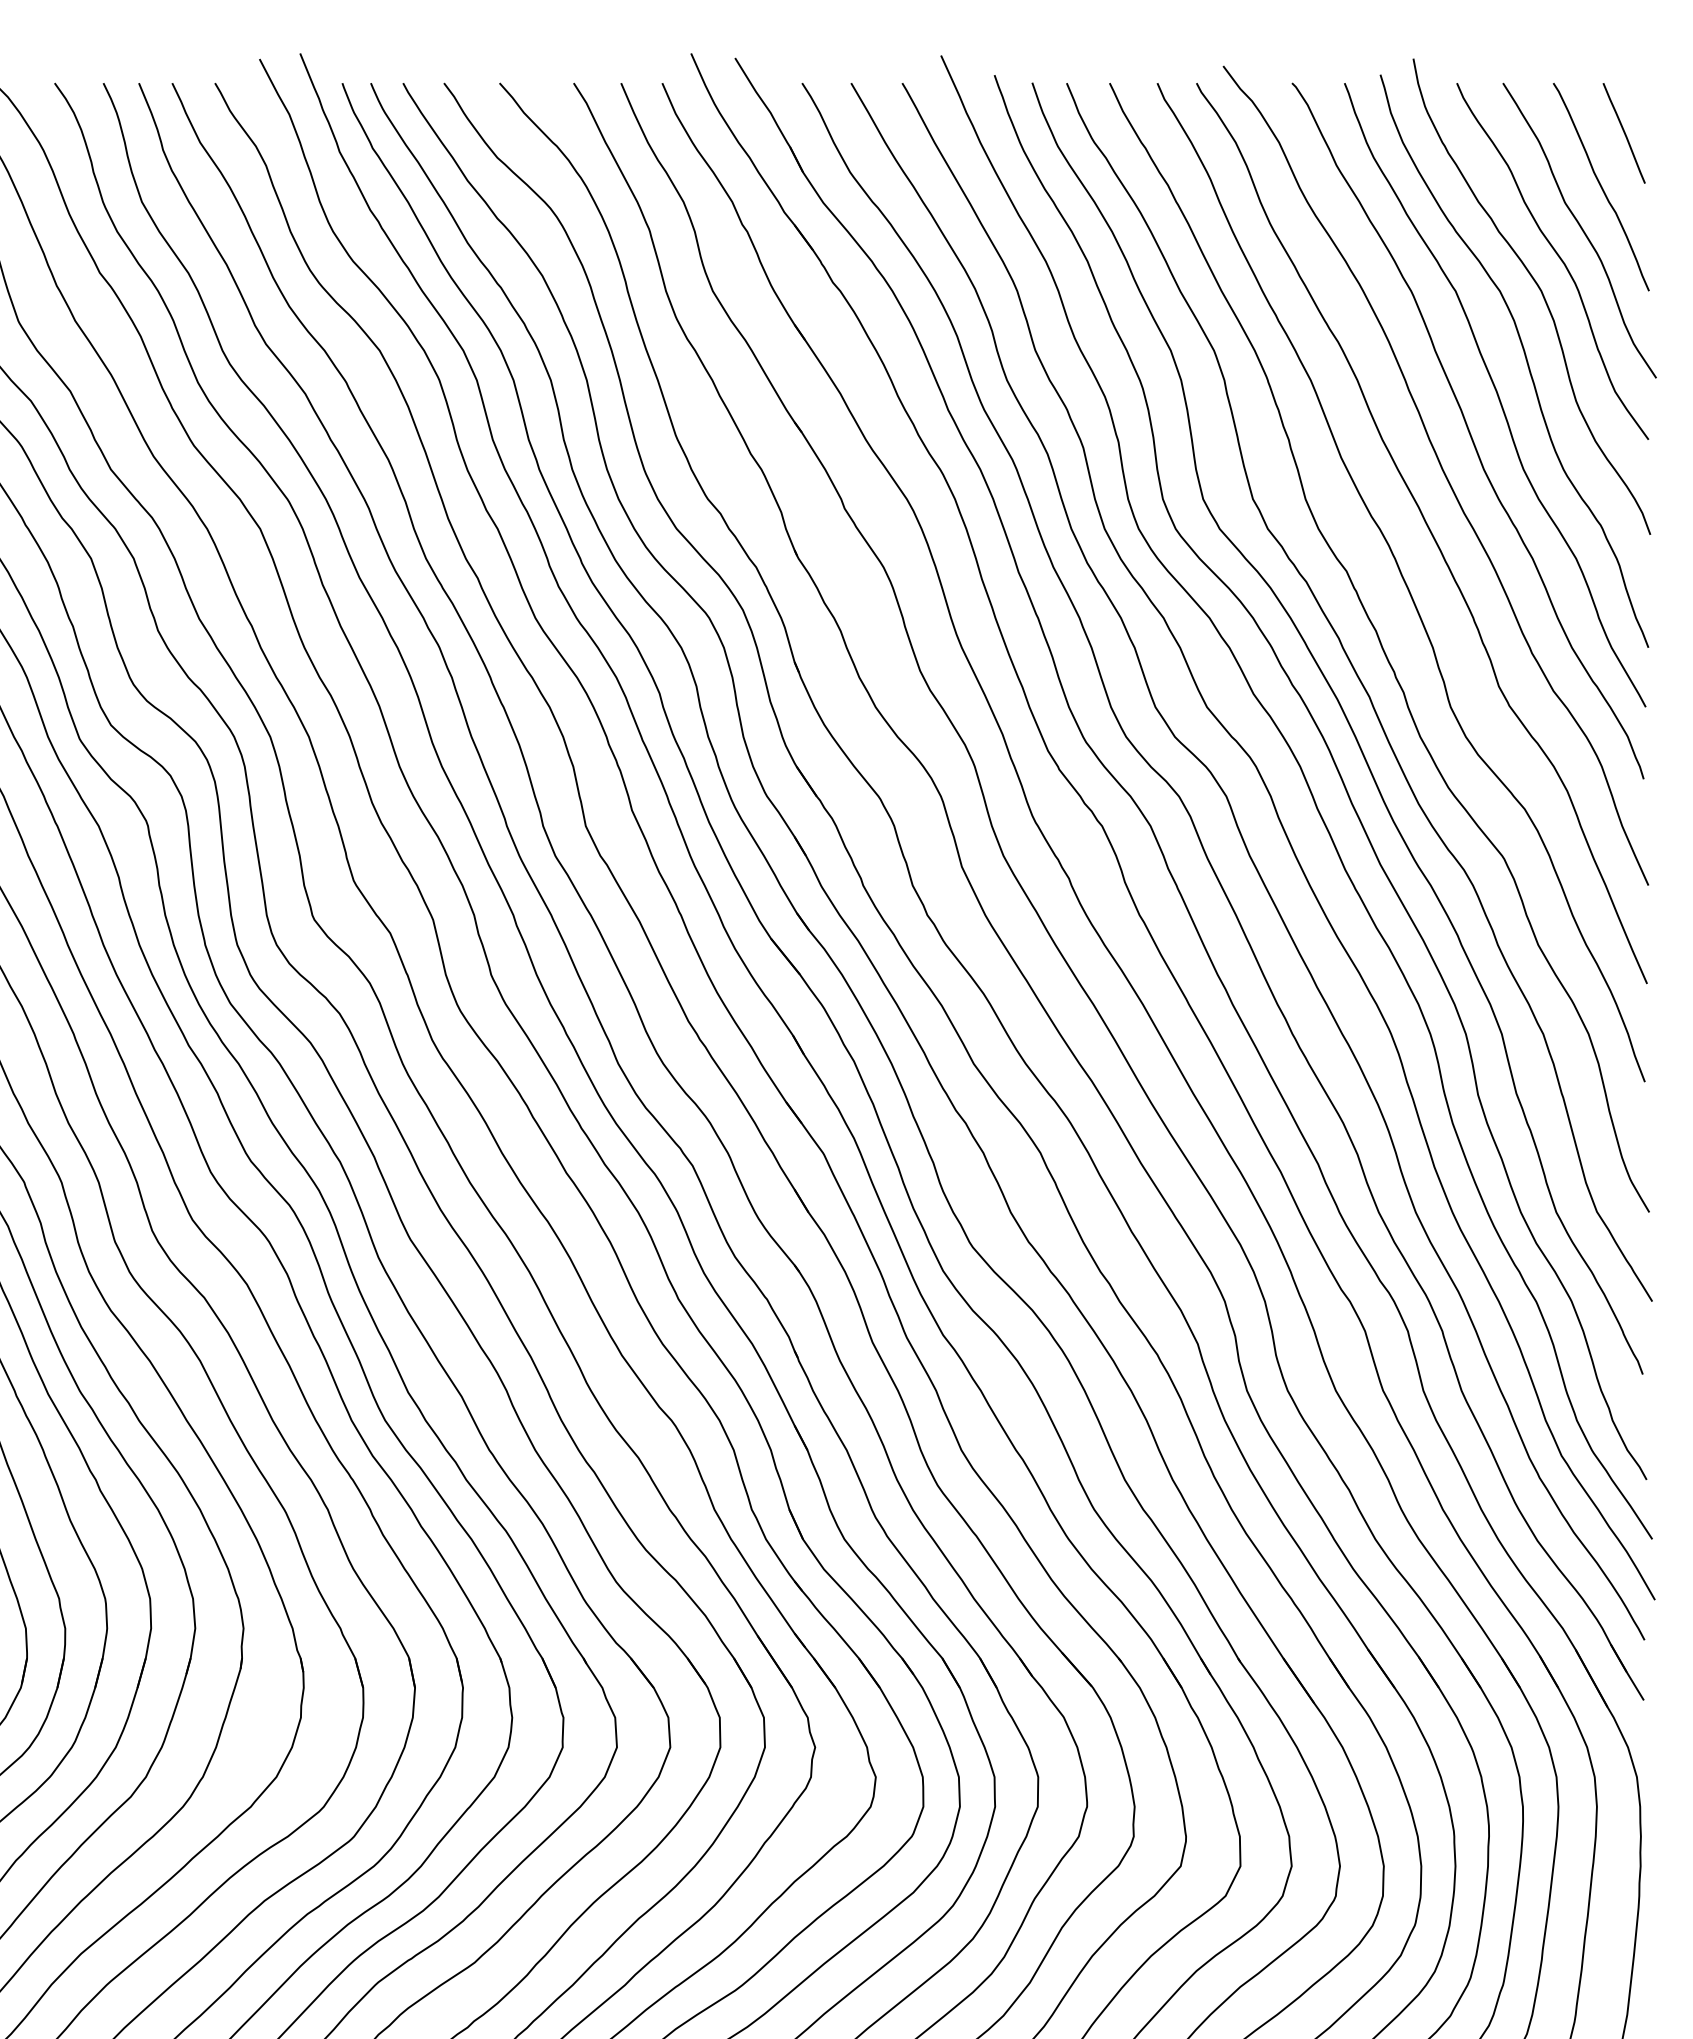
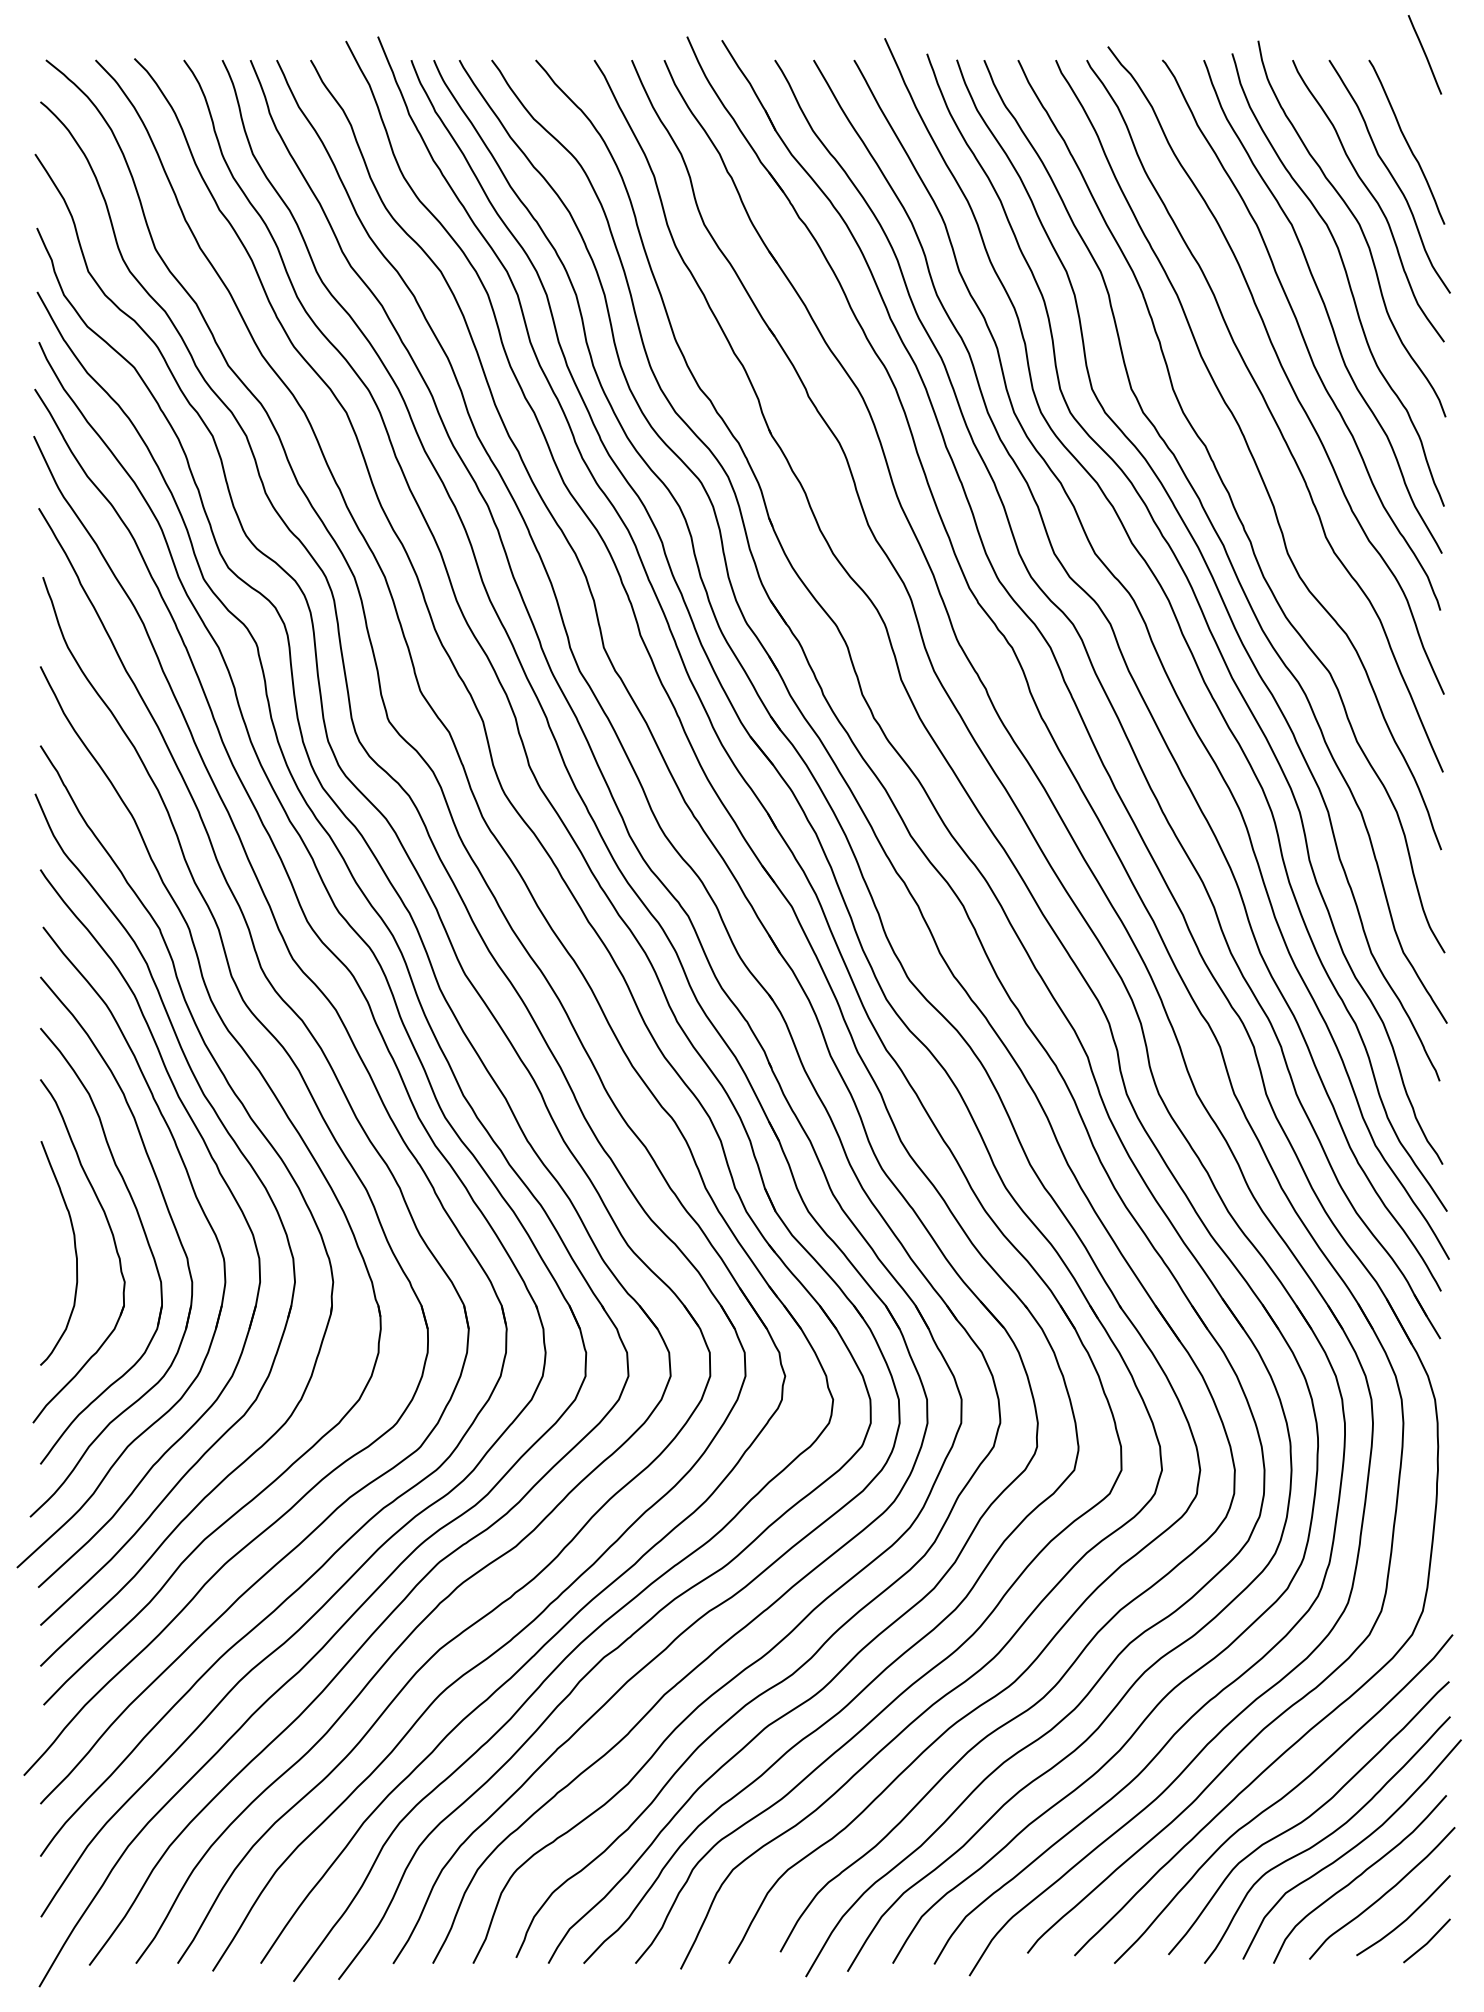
line: (1623, 132) -> (1424, 54), moved

